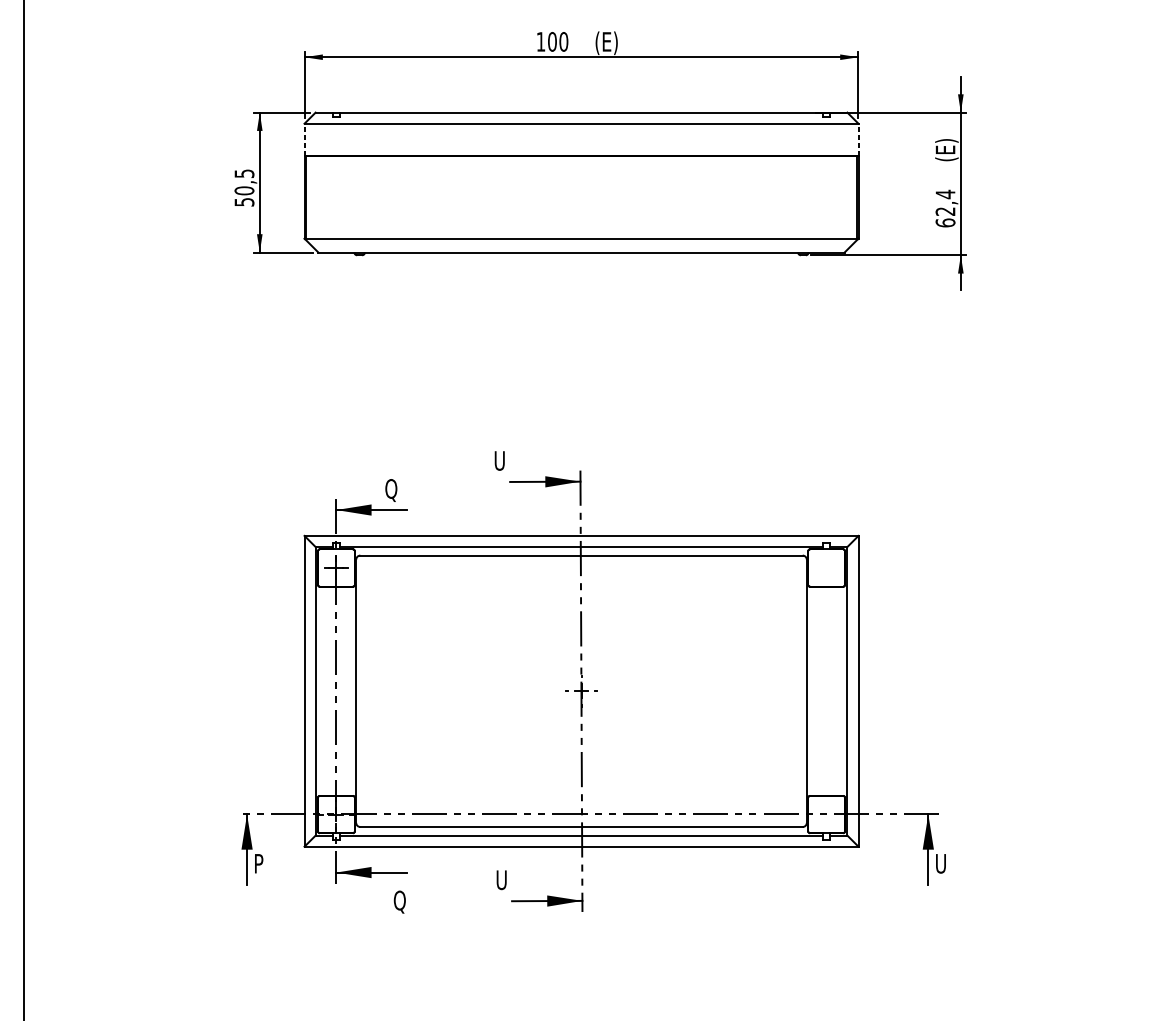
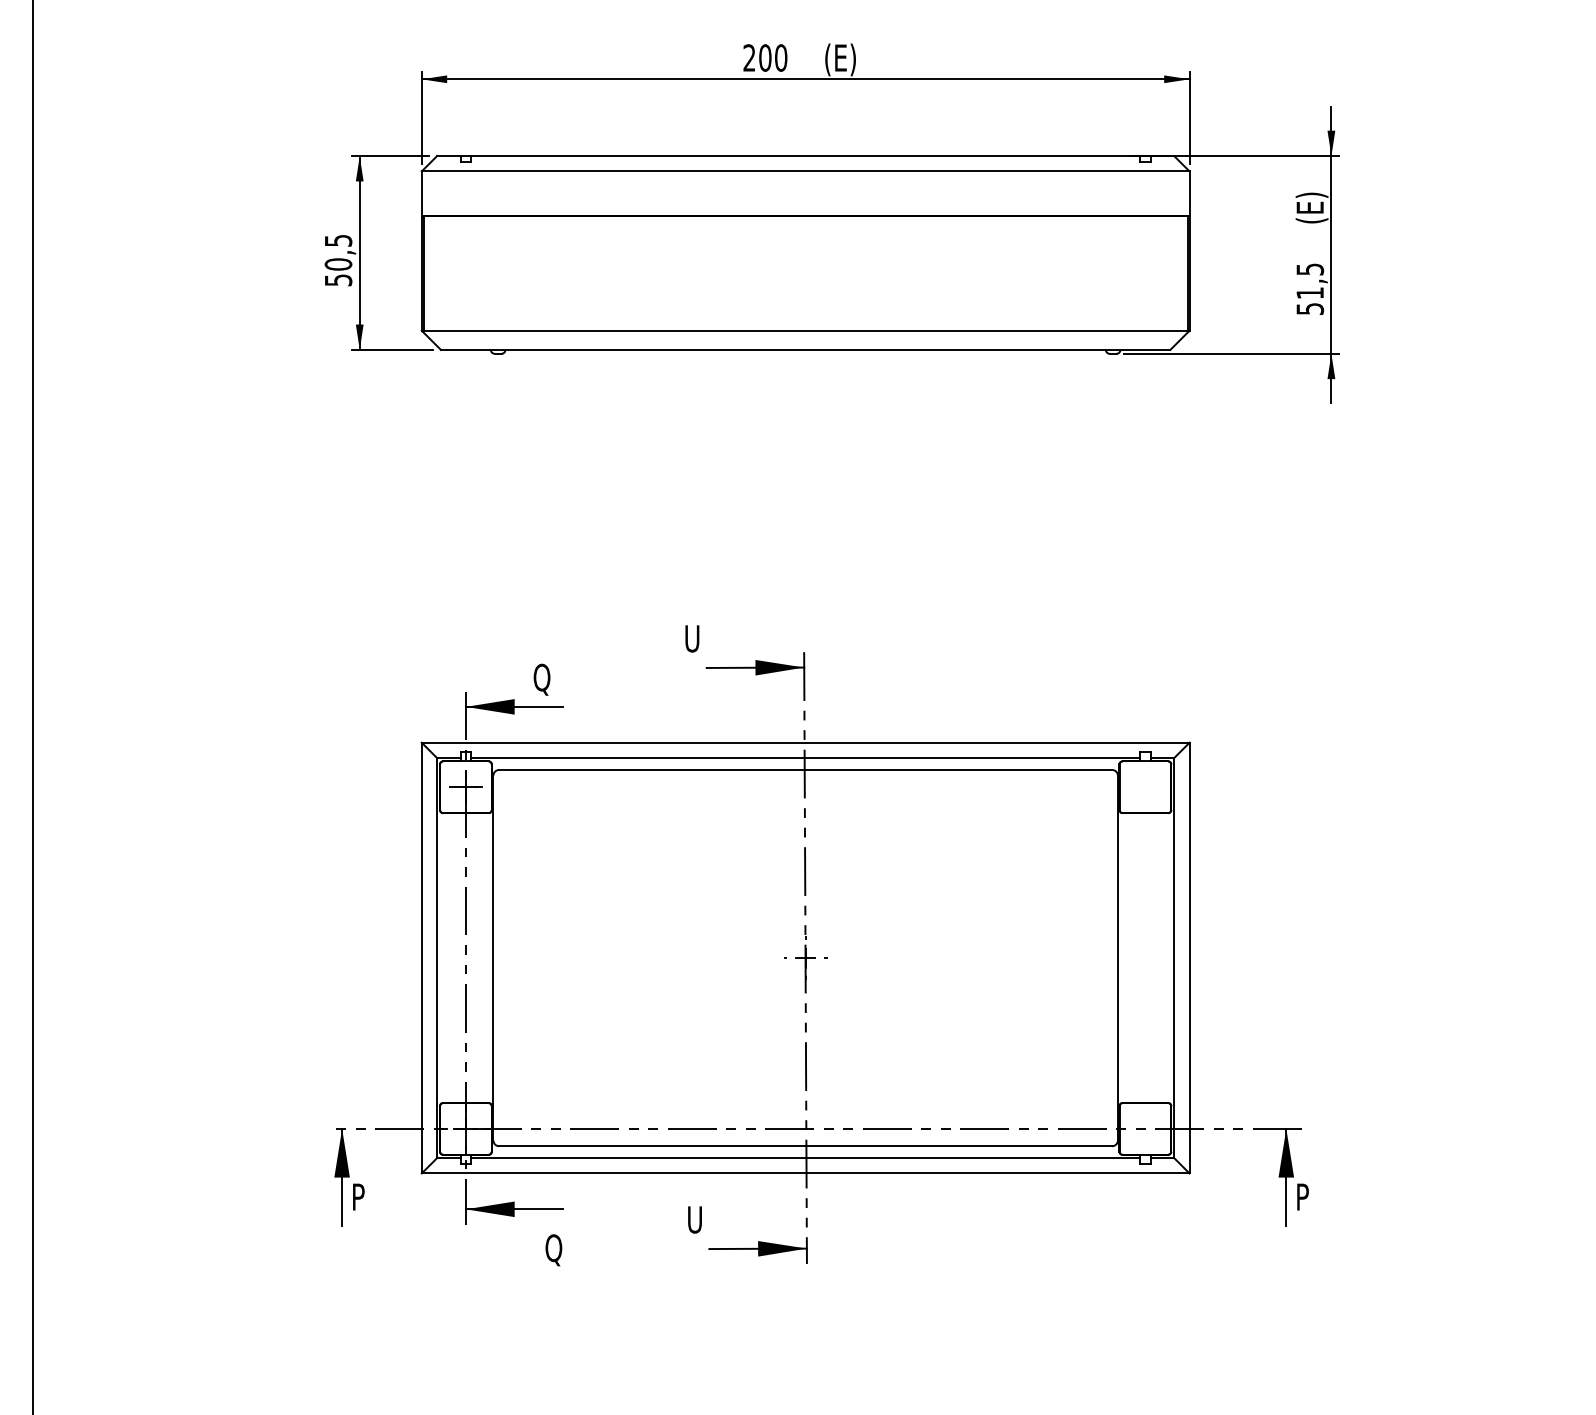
text: (541, 41) -> (749, 57), 100 -> 200
line: (304, 139) -> (421, 193), dashed -> solid
line: (858, 139) -> (1189, 193), dashed -> solid
text: (945, 208) -> (1310, 289), 62,4 -> 51,5
text: (940, 863) -> (1303, 1196), U -> P

